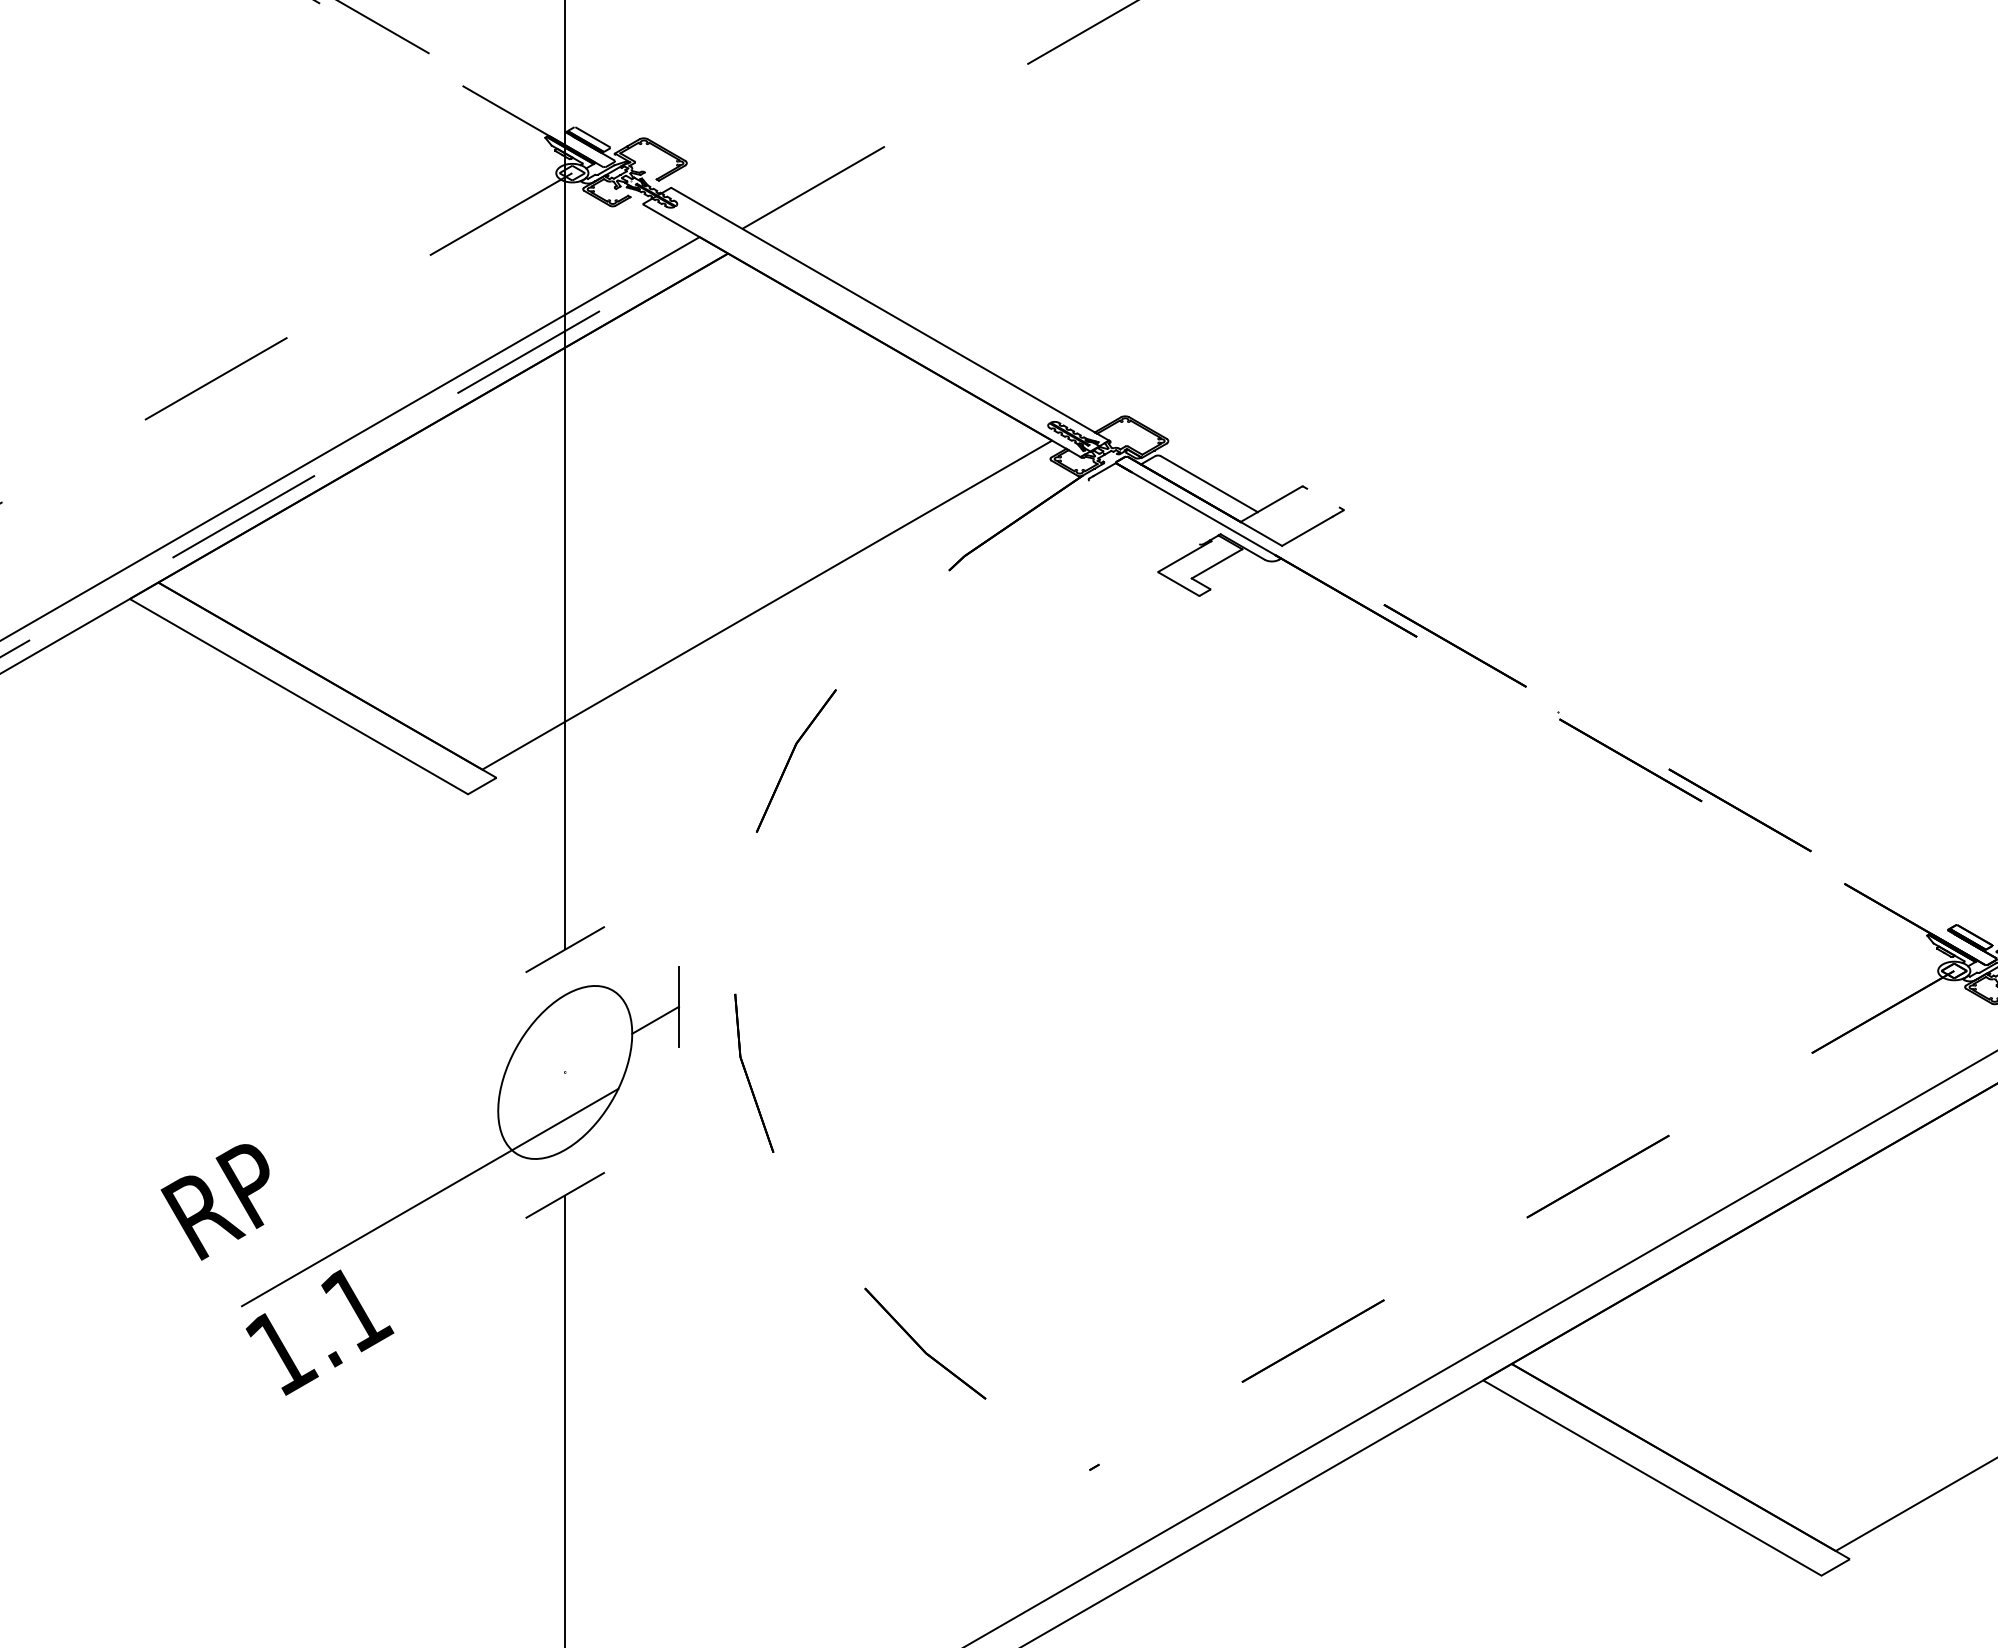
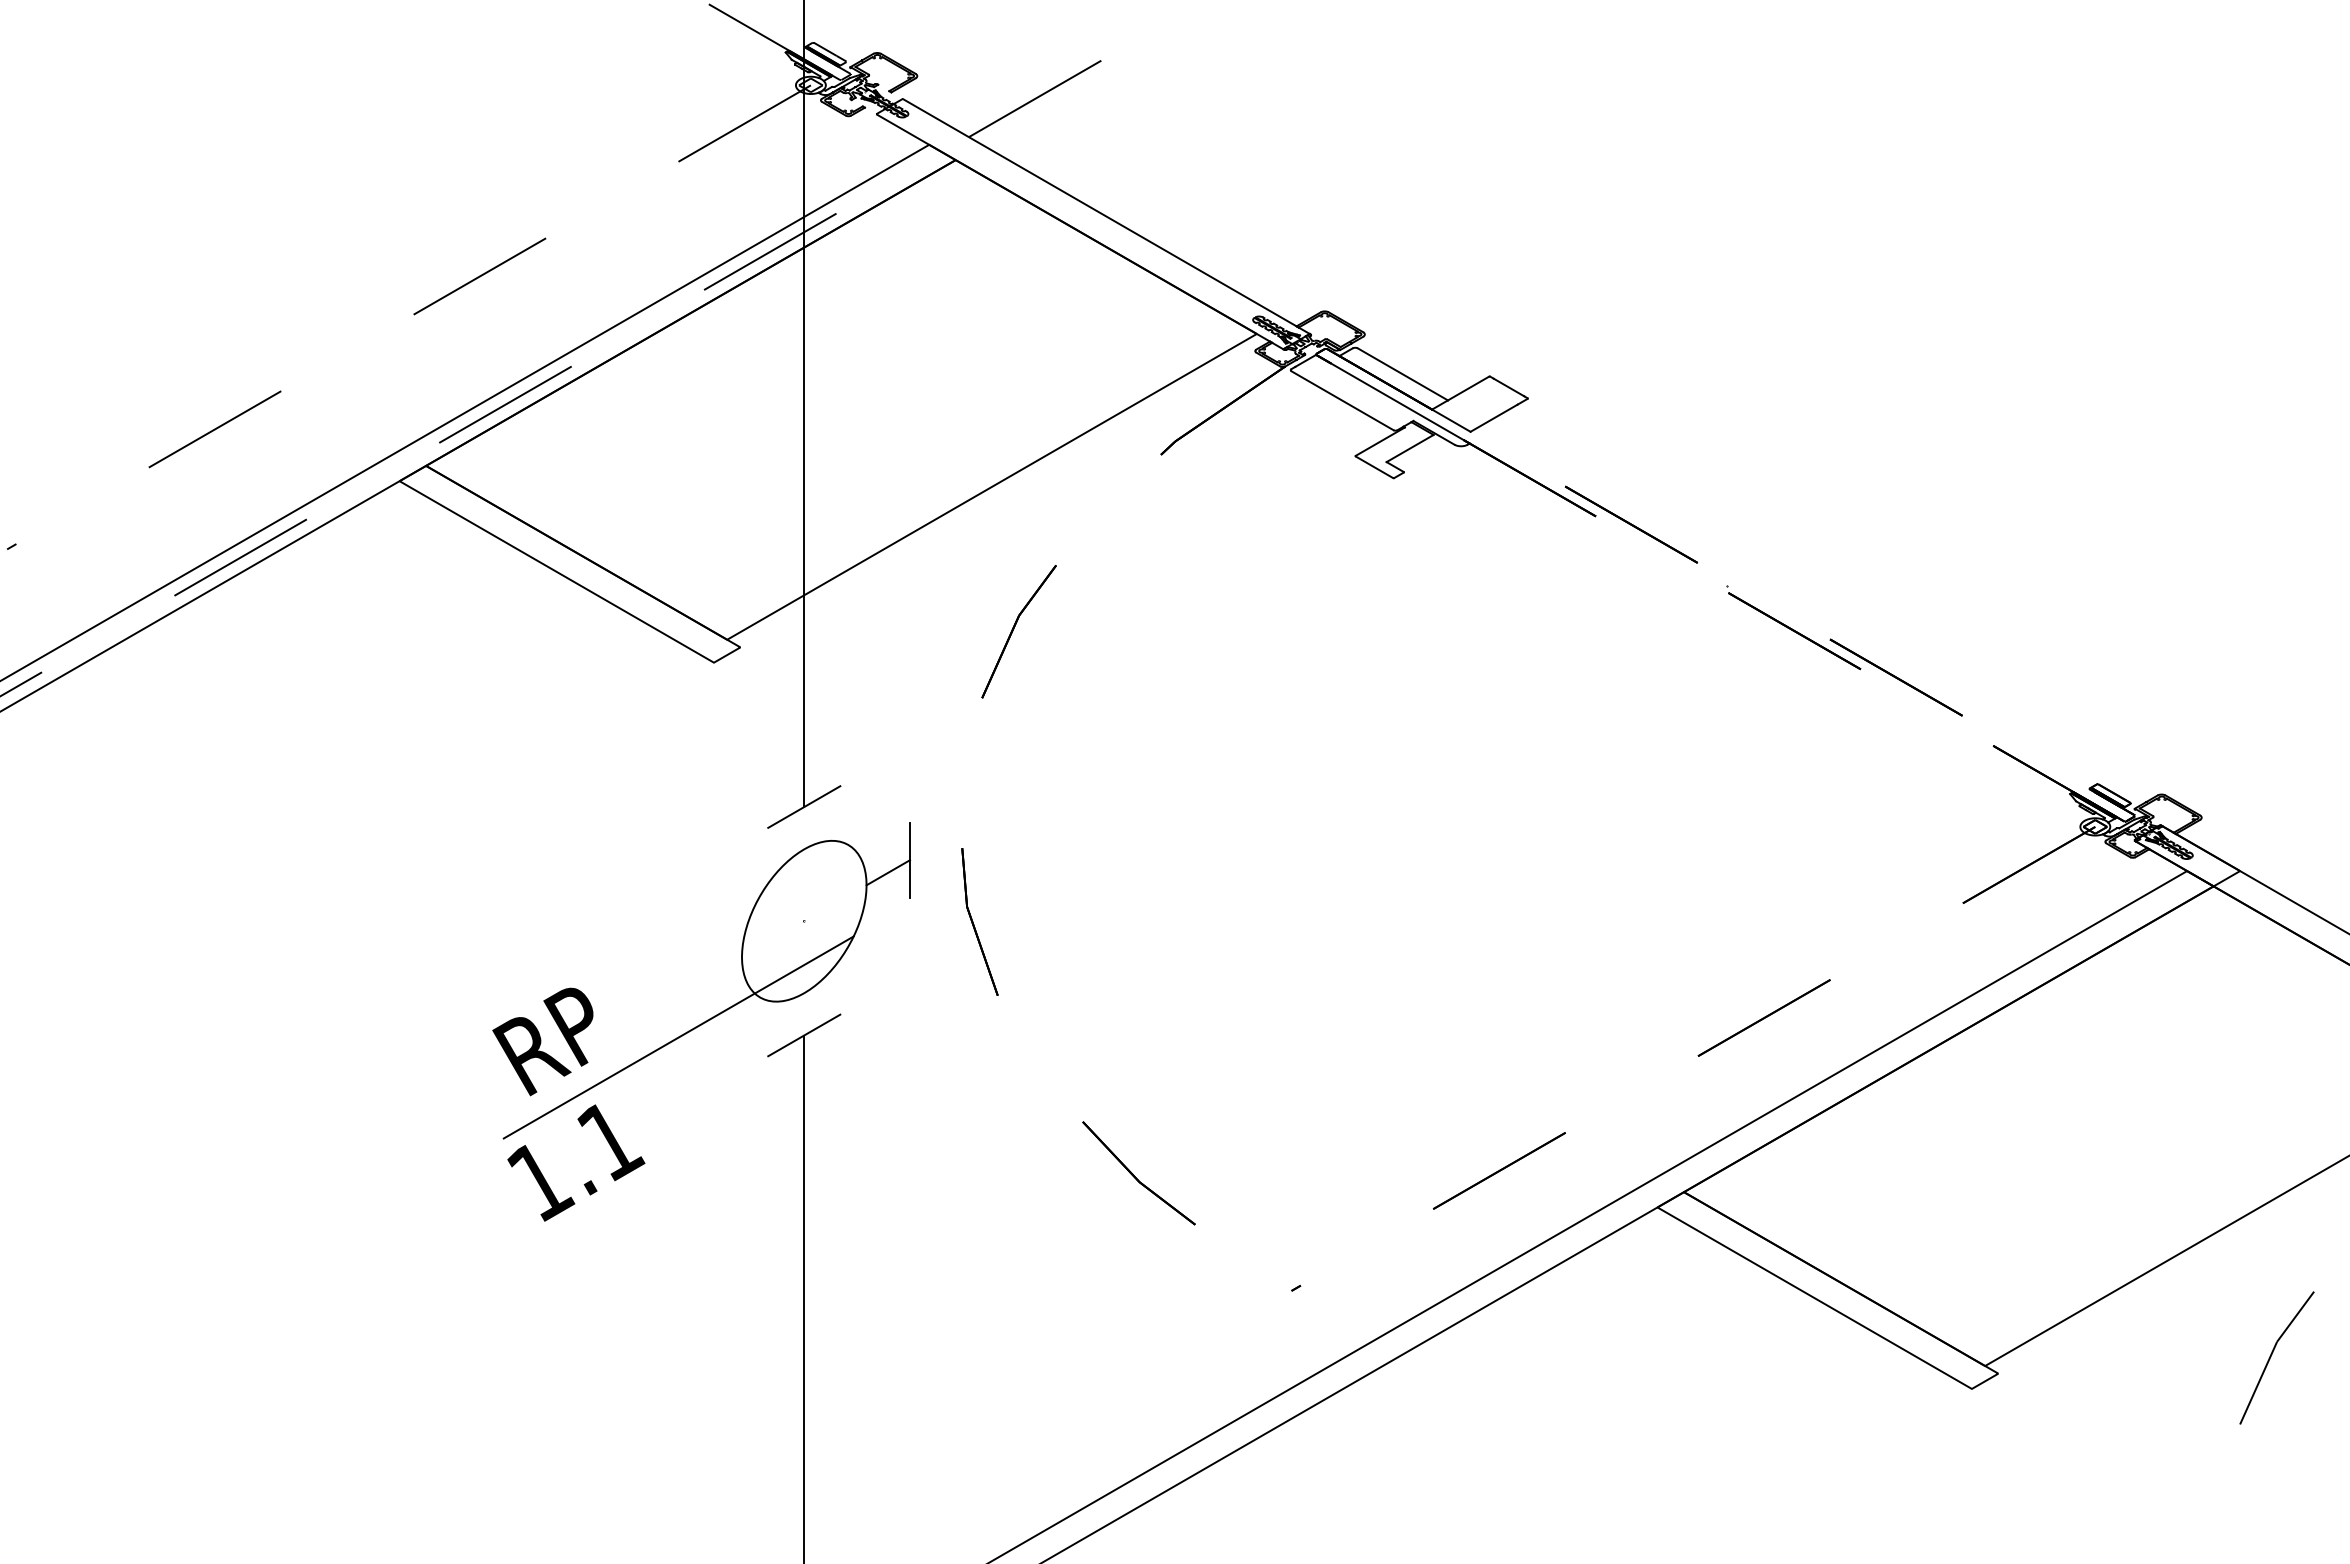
line: (1322, 498) -> (1508, 387), added
line: (1144, 512) -> (1342, 400), added
text: (214, 1201) -> (542, 1041), moved

